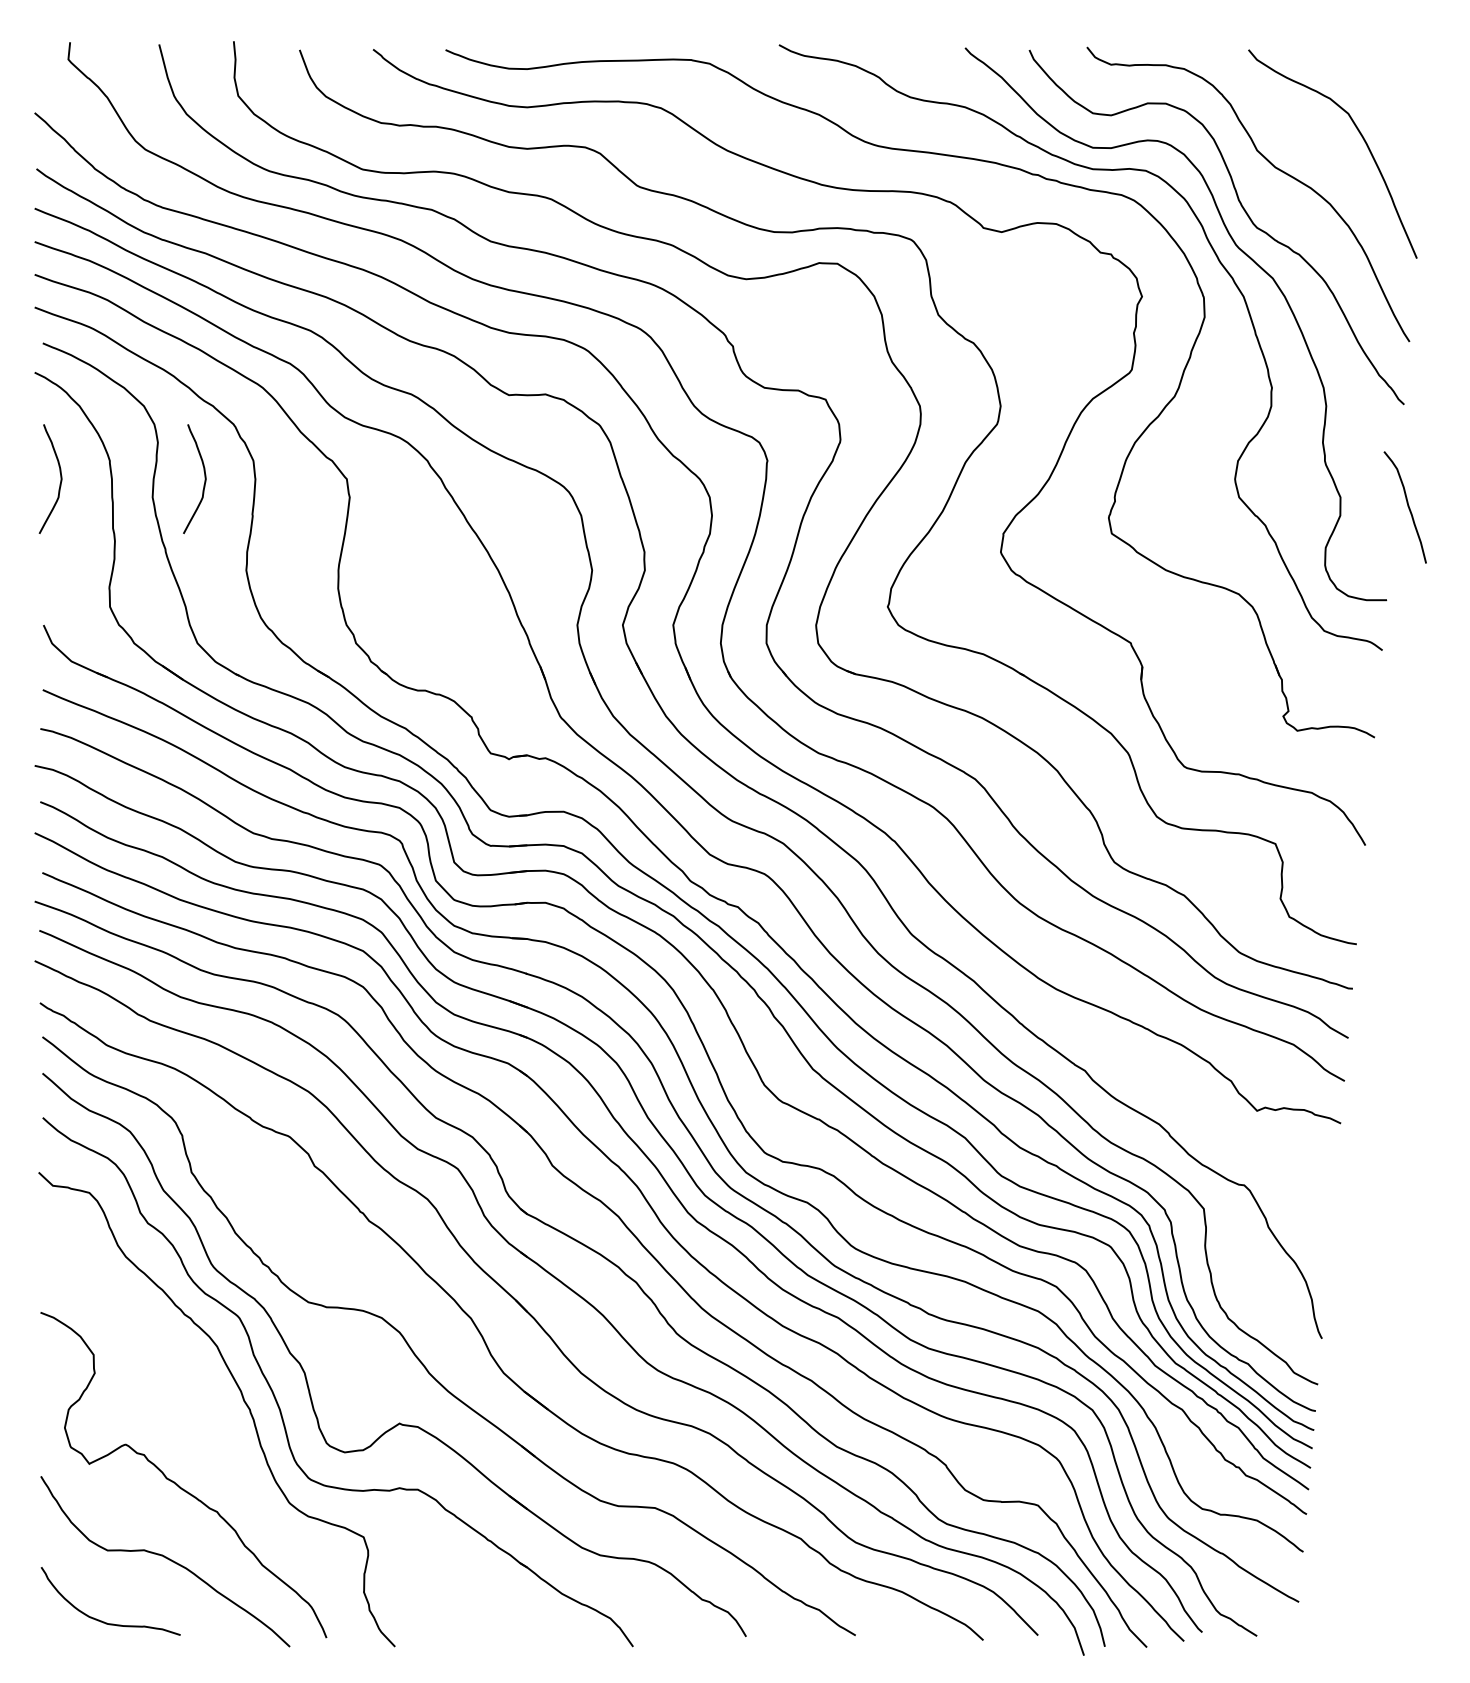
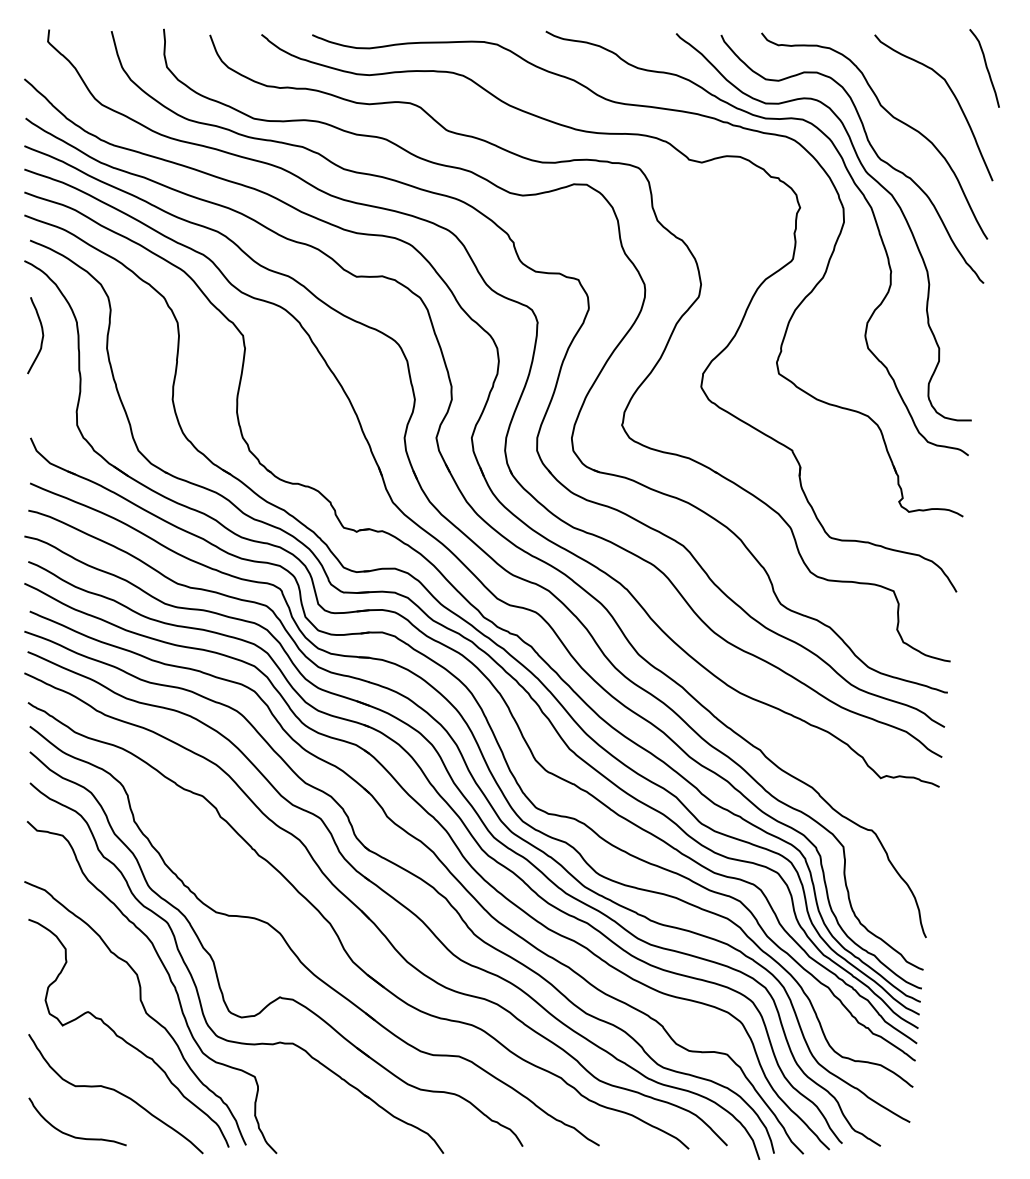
curve: (203, 483) -> (142, 338), removed
curve: (1406, 506) -> (985, 67), moved
curve: (204, 1441) -> (143, 1009), added

